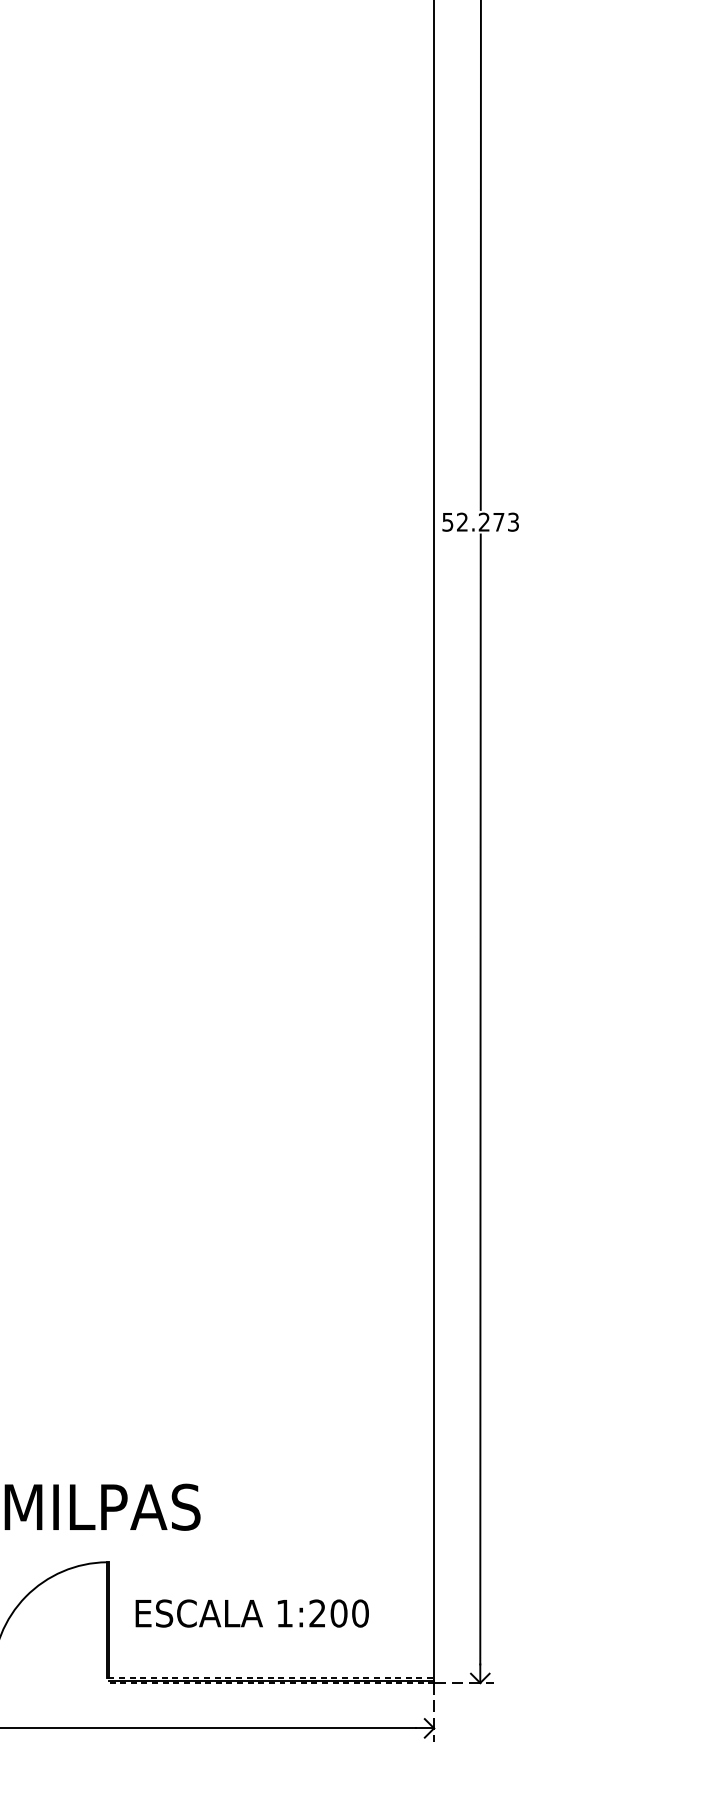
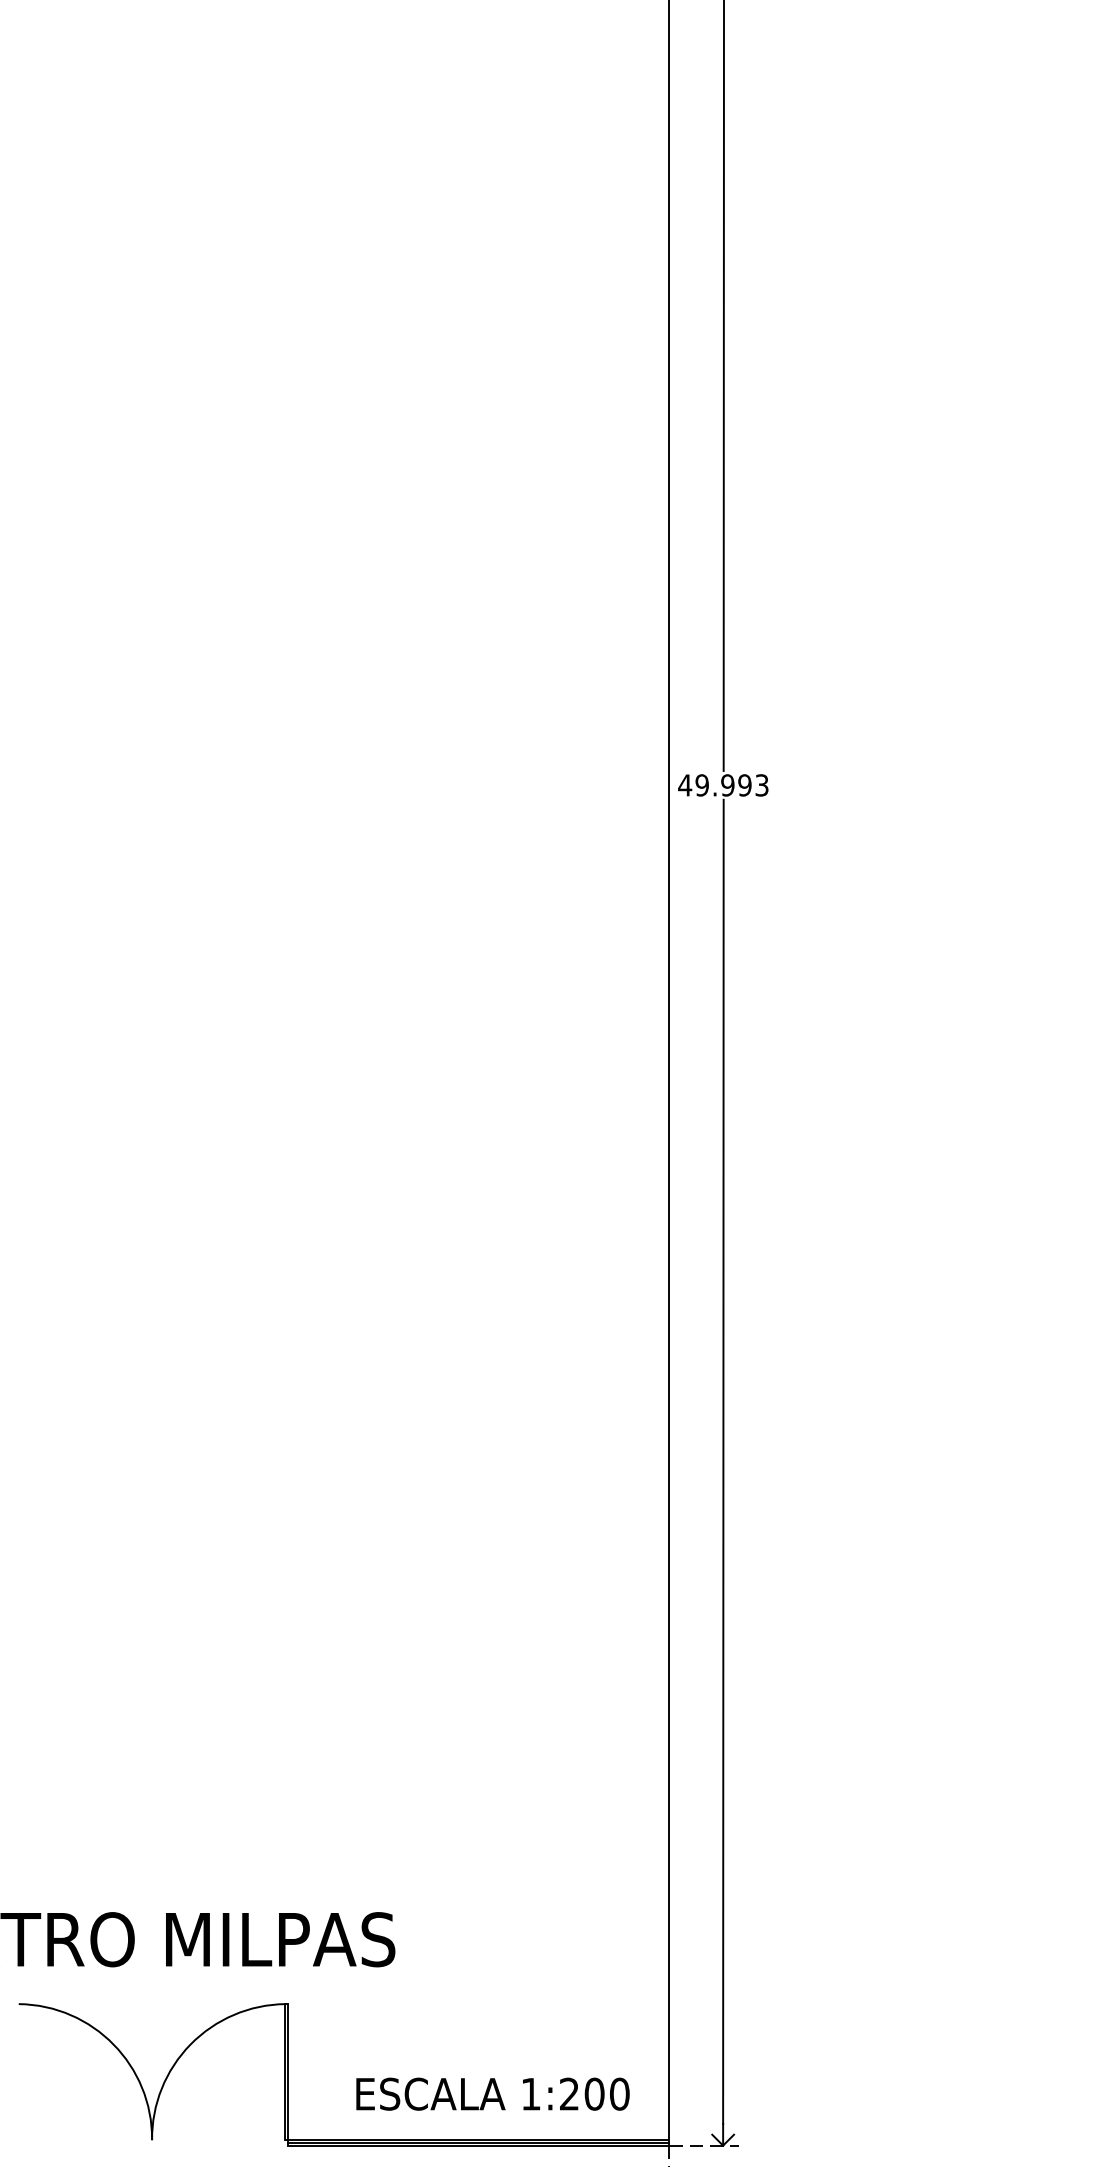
text: (472, 522) -> (714, 785), 52.273 -> 49.993
text: (251, 1612) -> (492, 2093), moved
line: (109, 1680) -> (288, 2142), dashed -> solid

